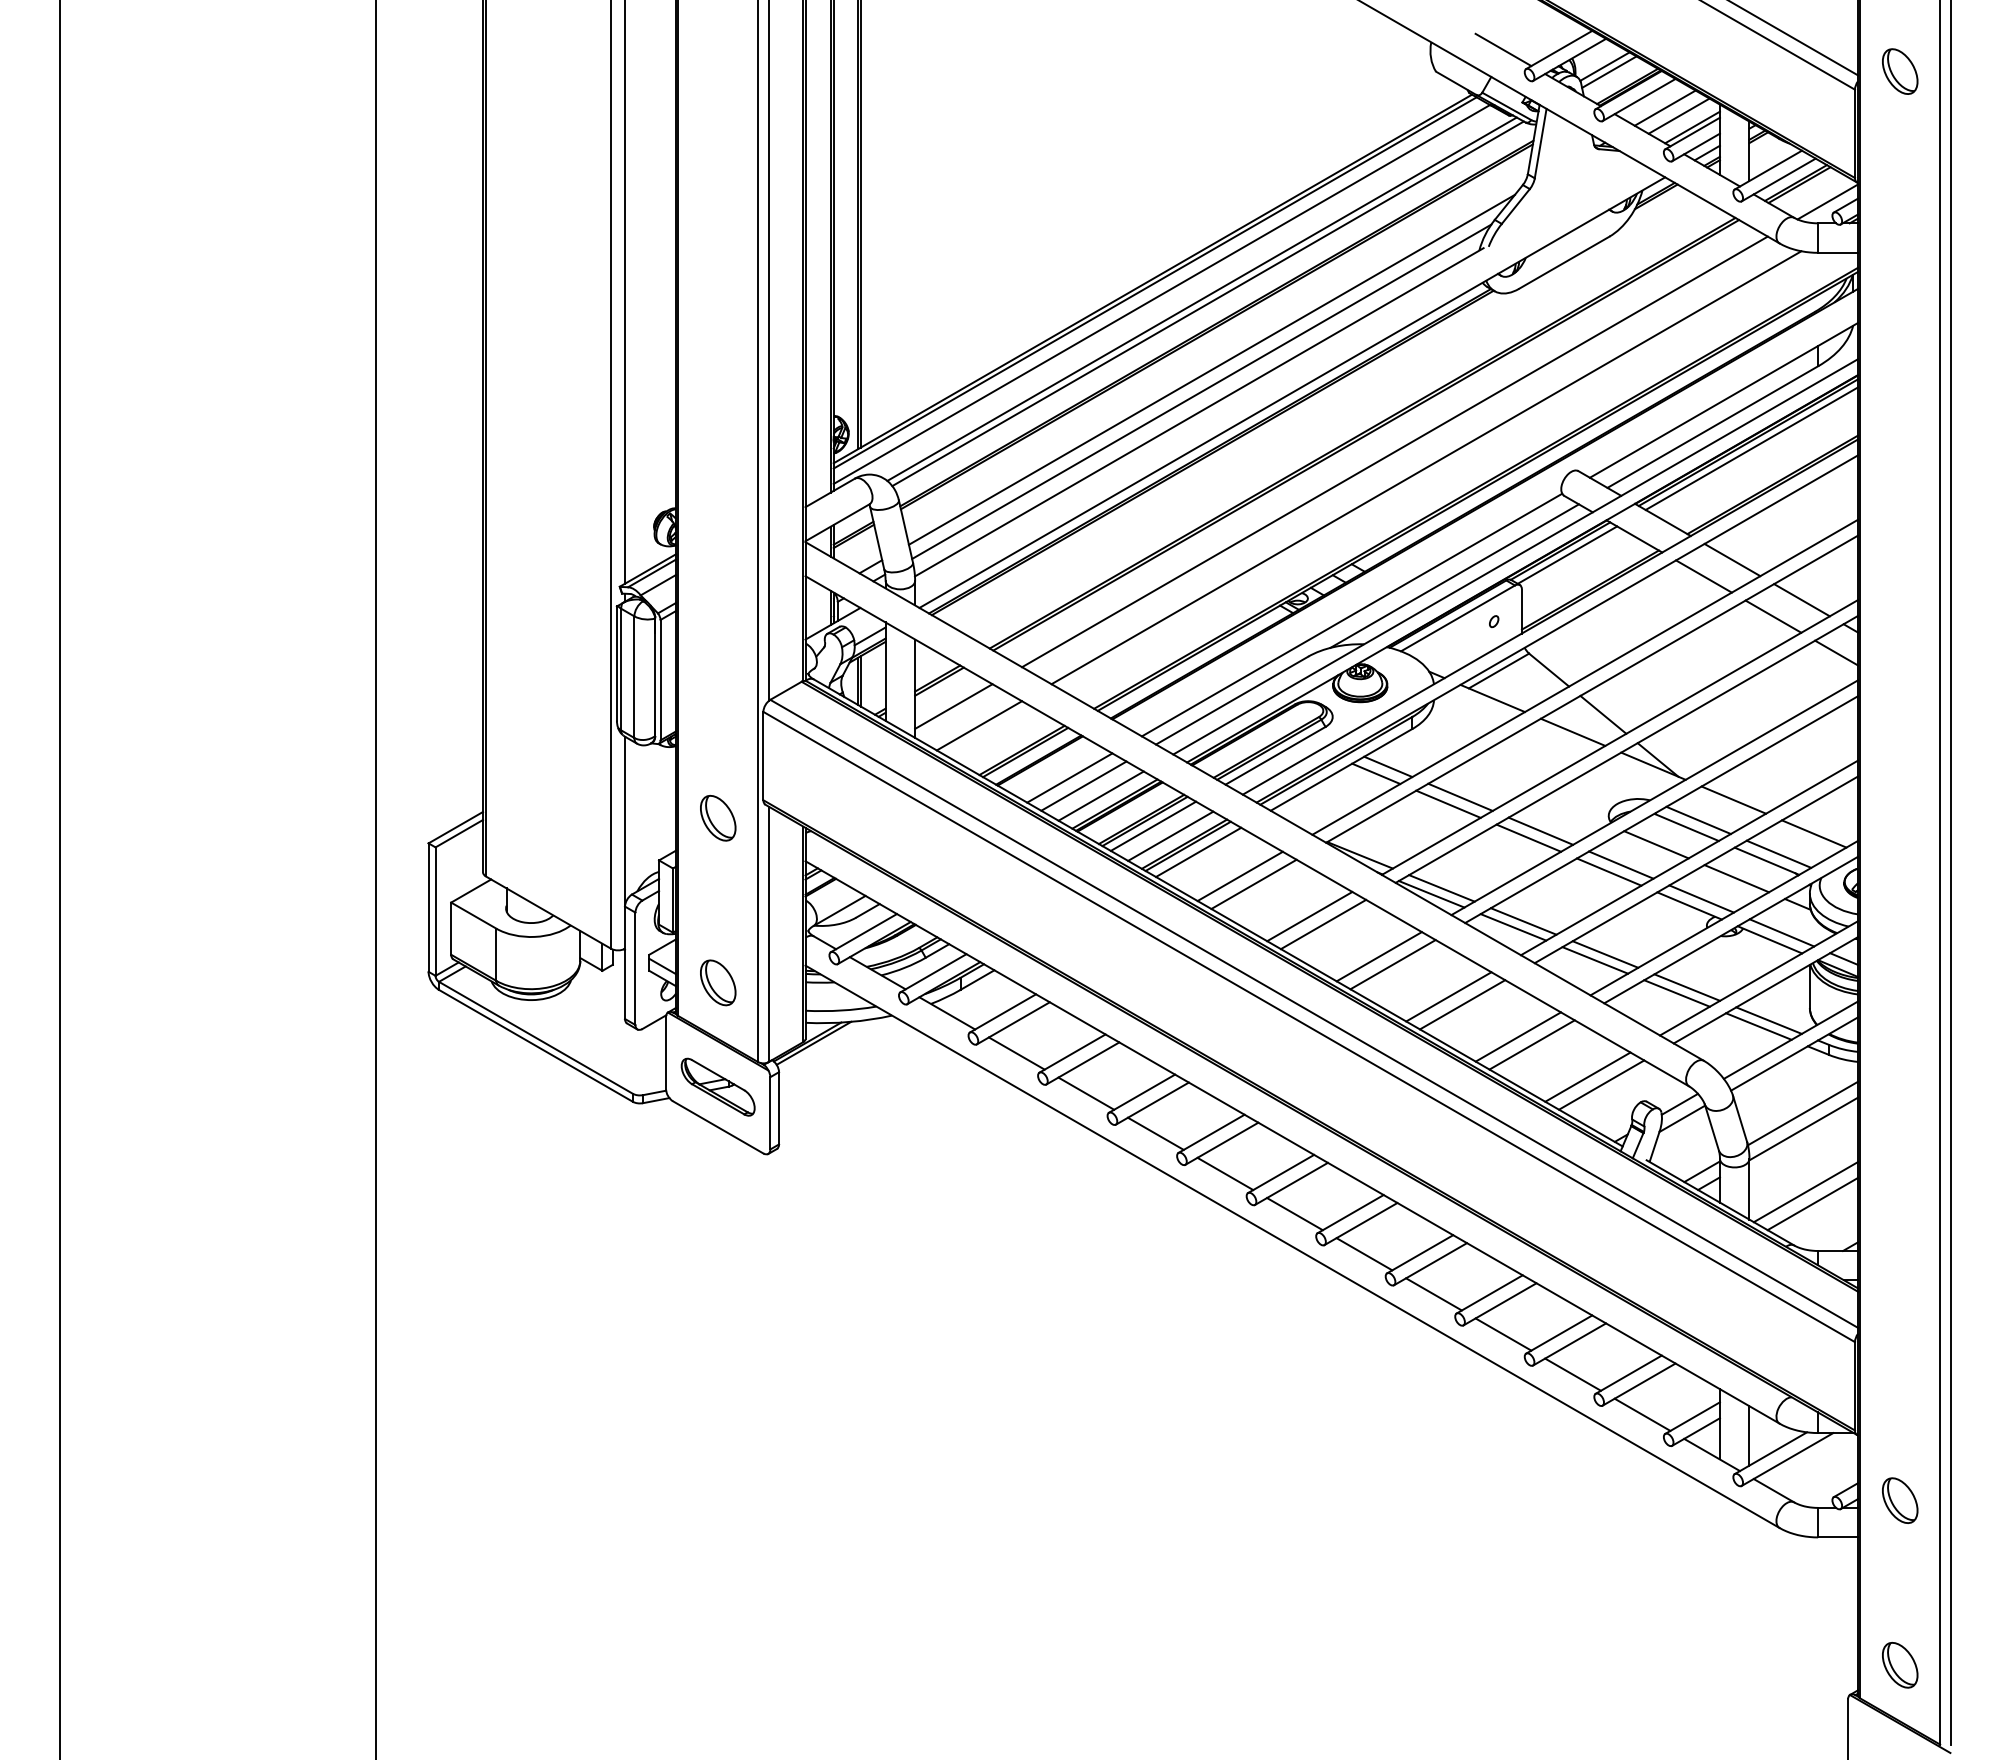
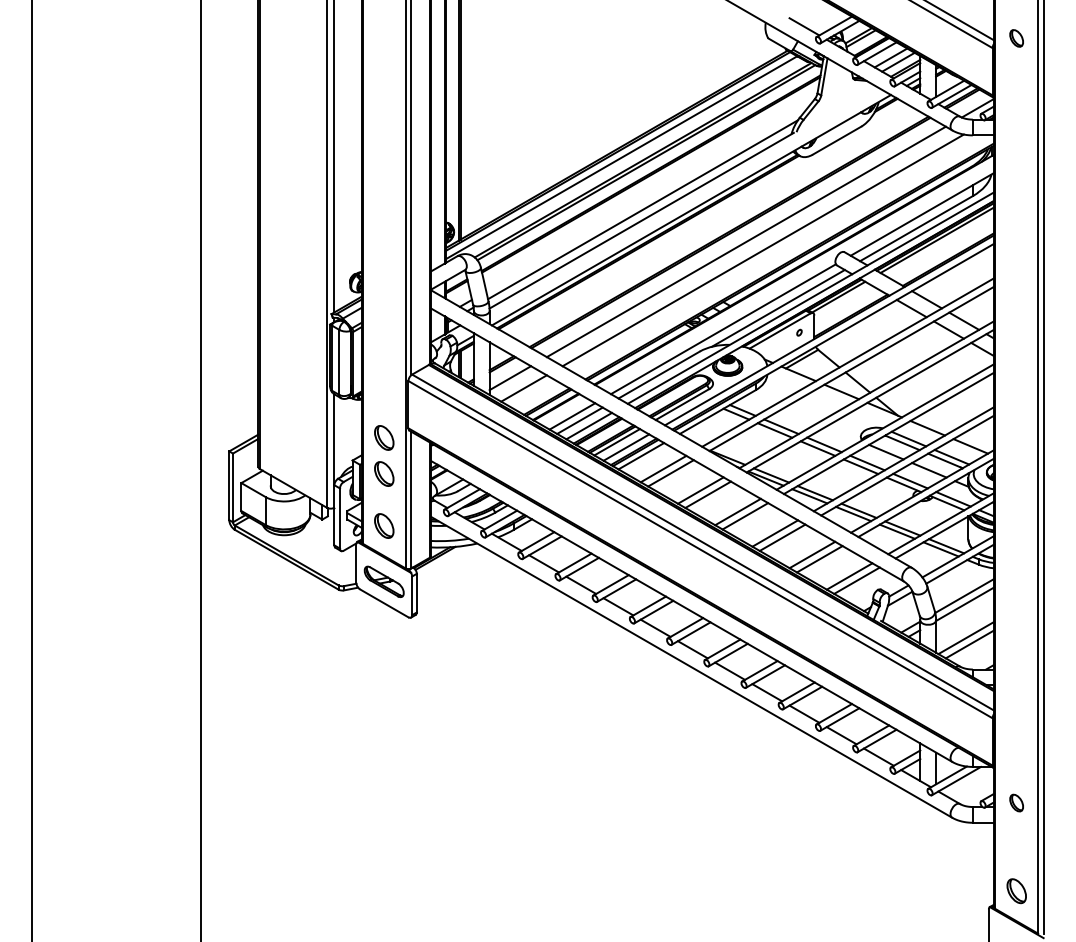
part: (1899, 71) -> (1016, 38), size x0.7
line: (1212, 368) -> (648, 197), removed
part: (718, 884) -> (384, 473), added
part: (1899, 1499) -> (1016, 802), size x0.7

